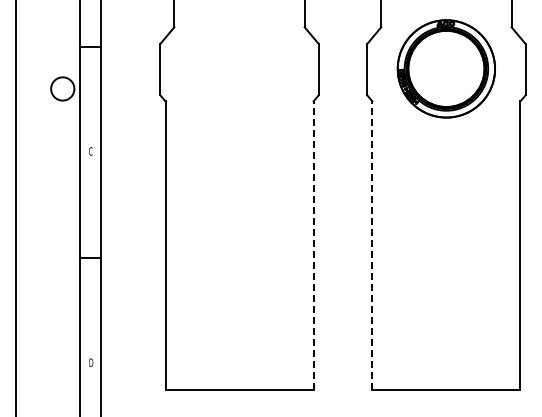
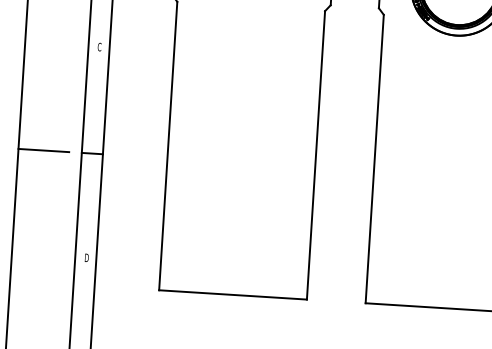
line: (313, 245) -> (315, 154), dashed -> solid
line: (372, 245) -> (374, 158), dashed -> solid
line: (41, 258) -> (43, 150), added

